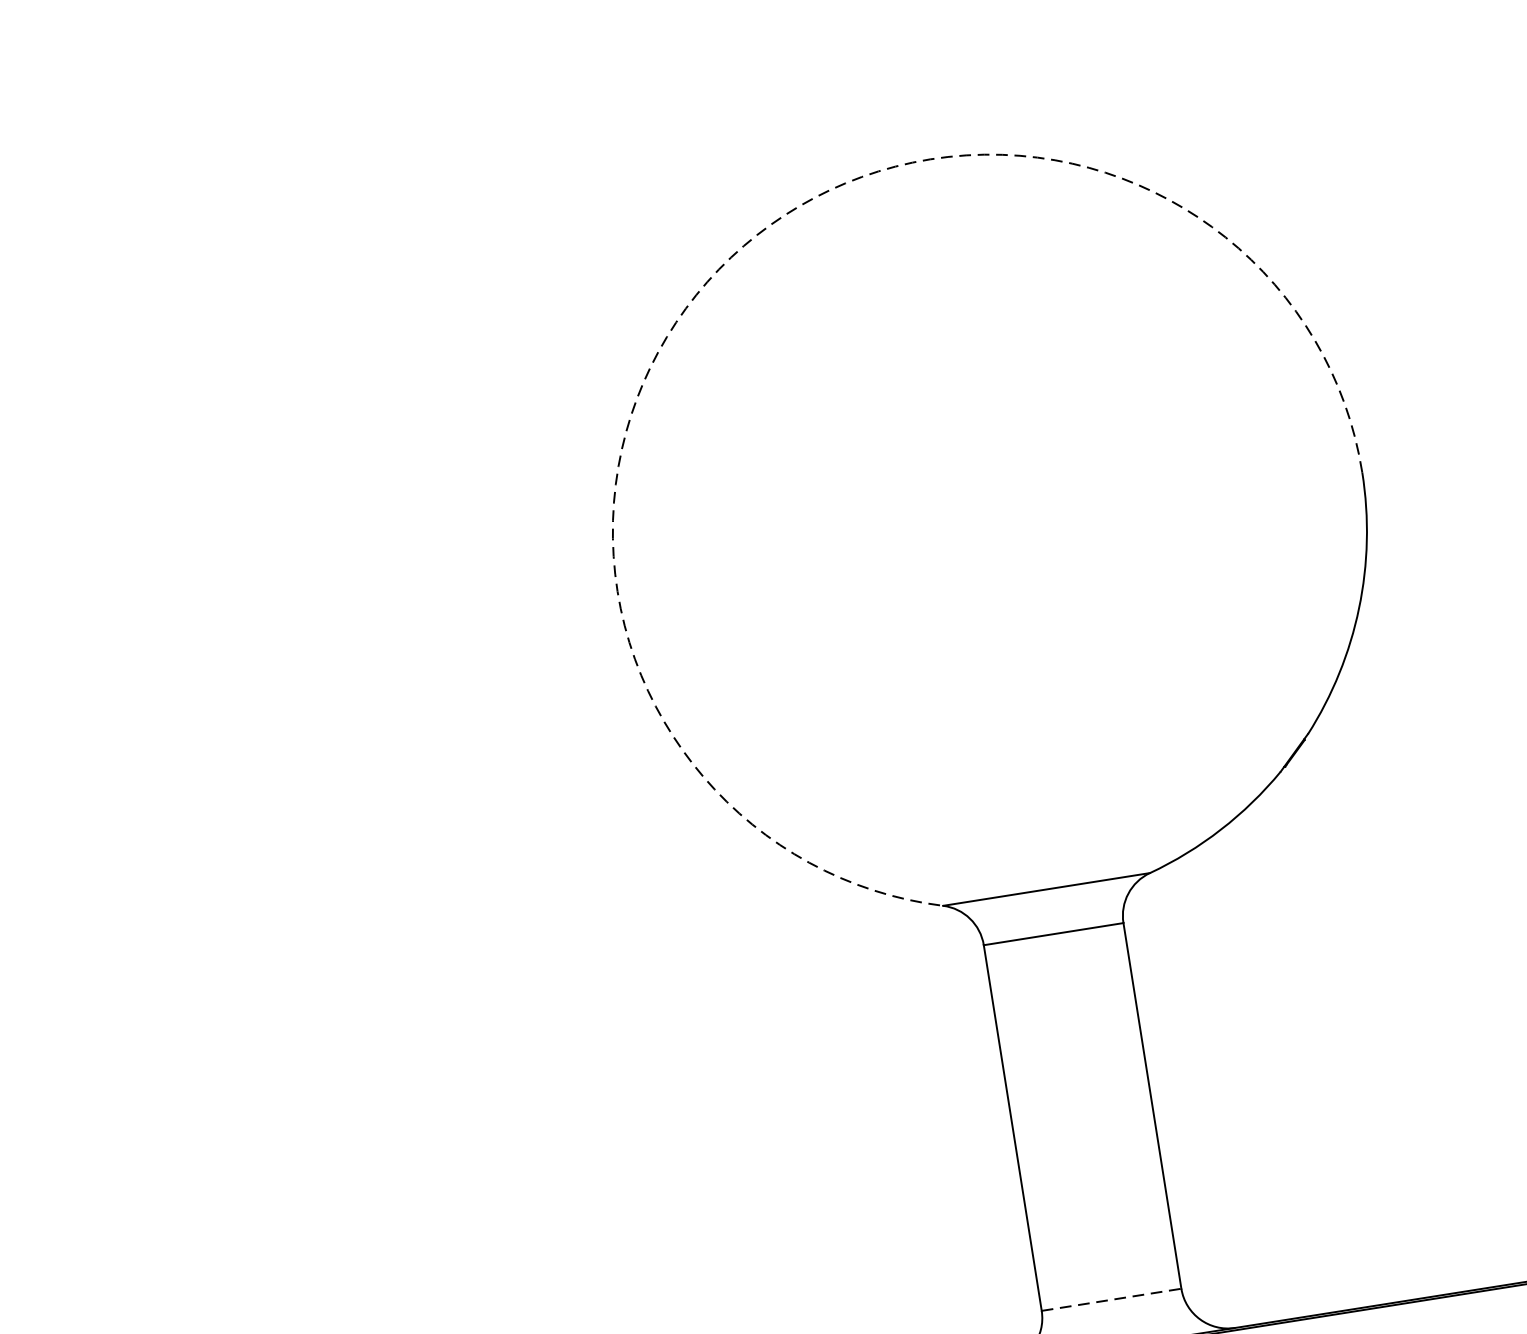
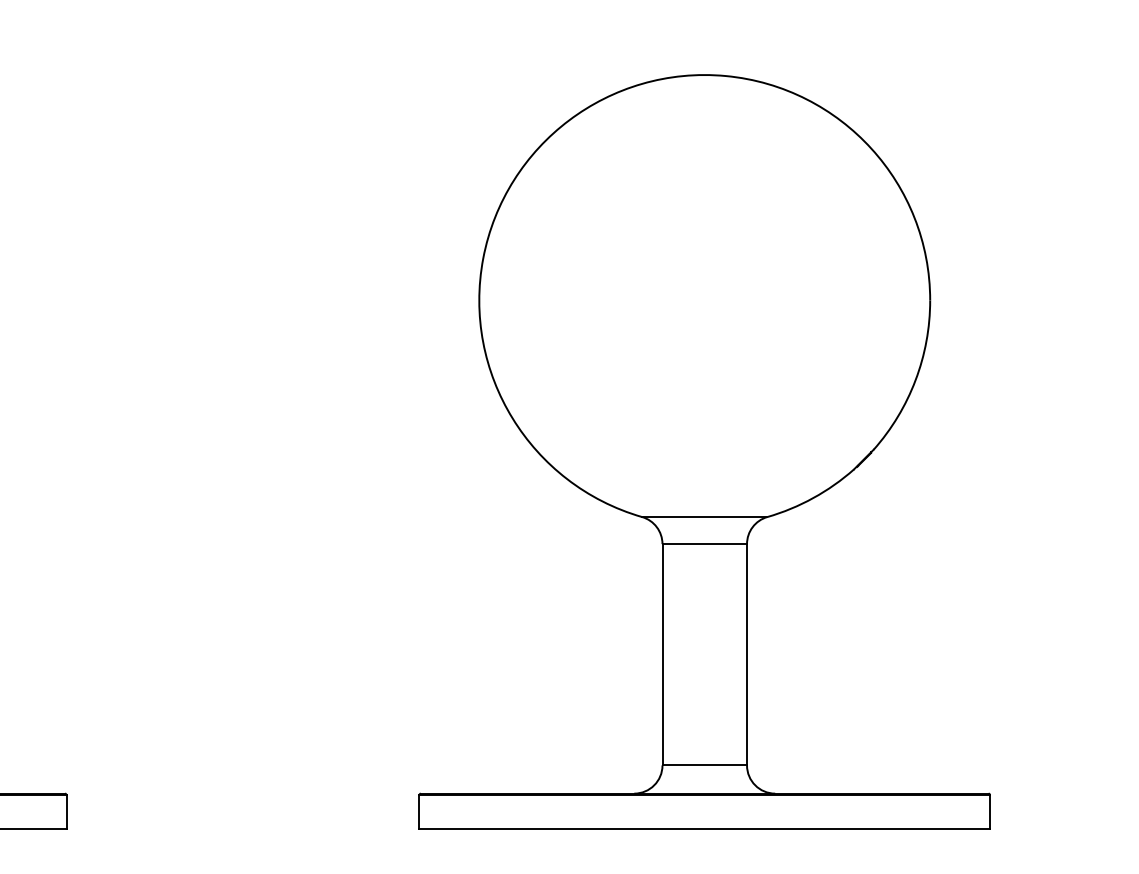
arc: (719, 269) -> (569, 120), dashed -> solid
line: (1112, 1299) -> (705, 765), dashed -> solid

